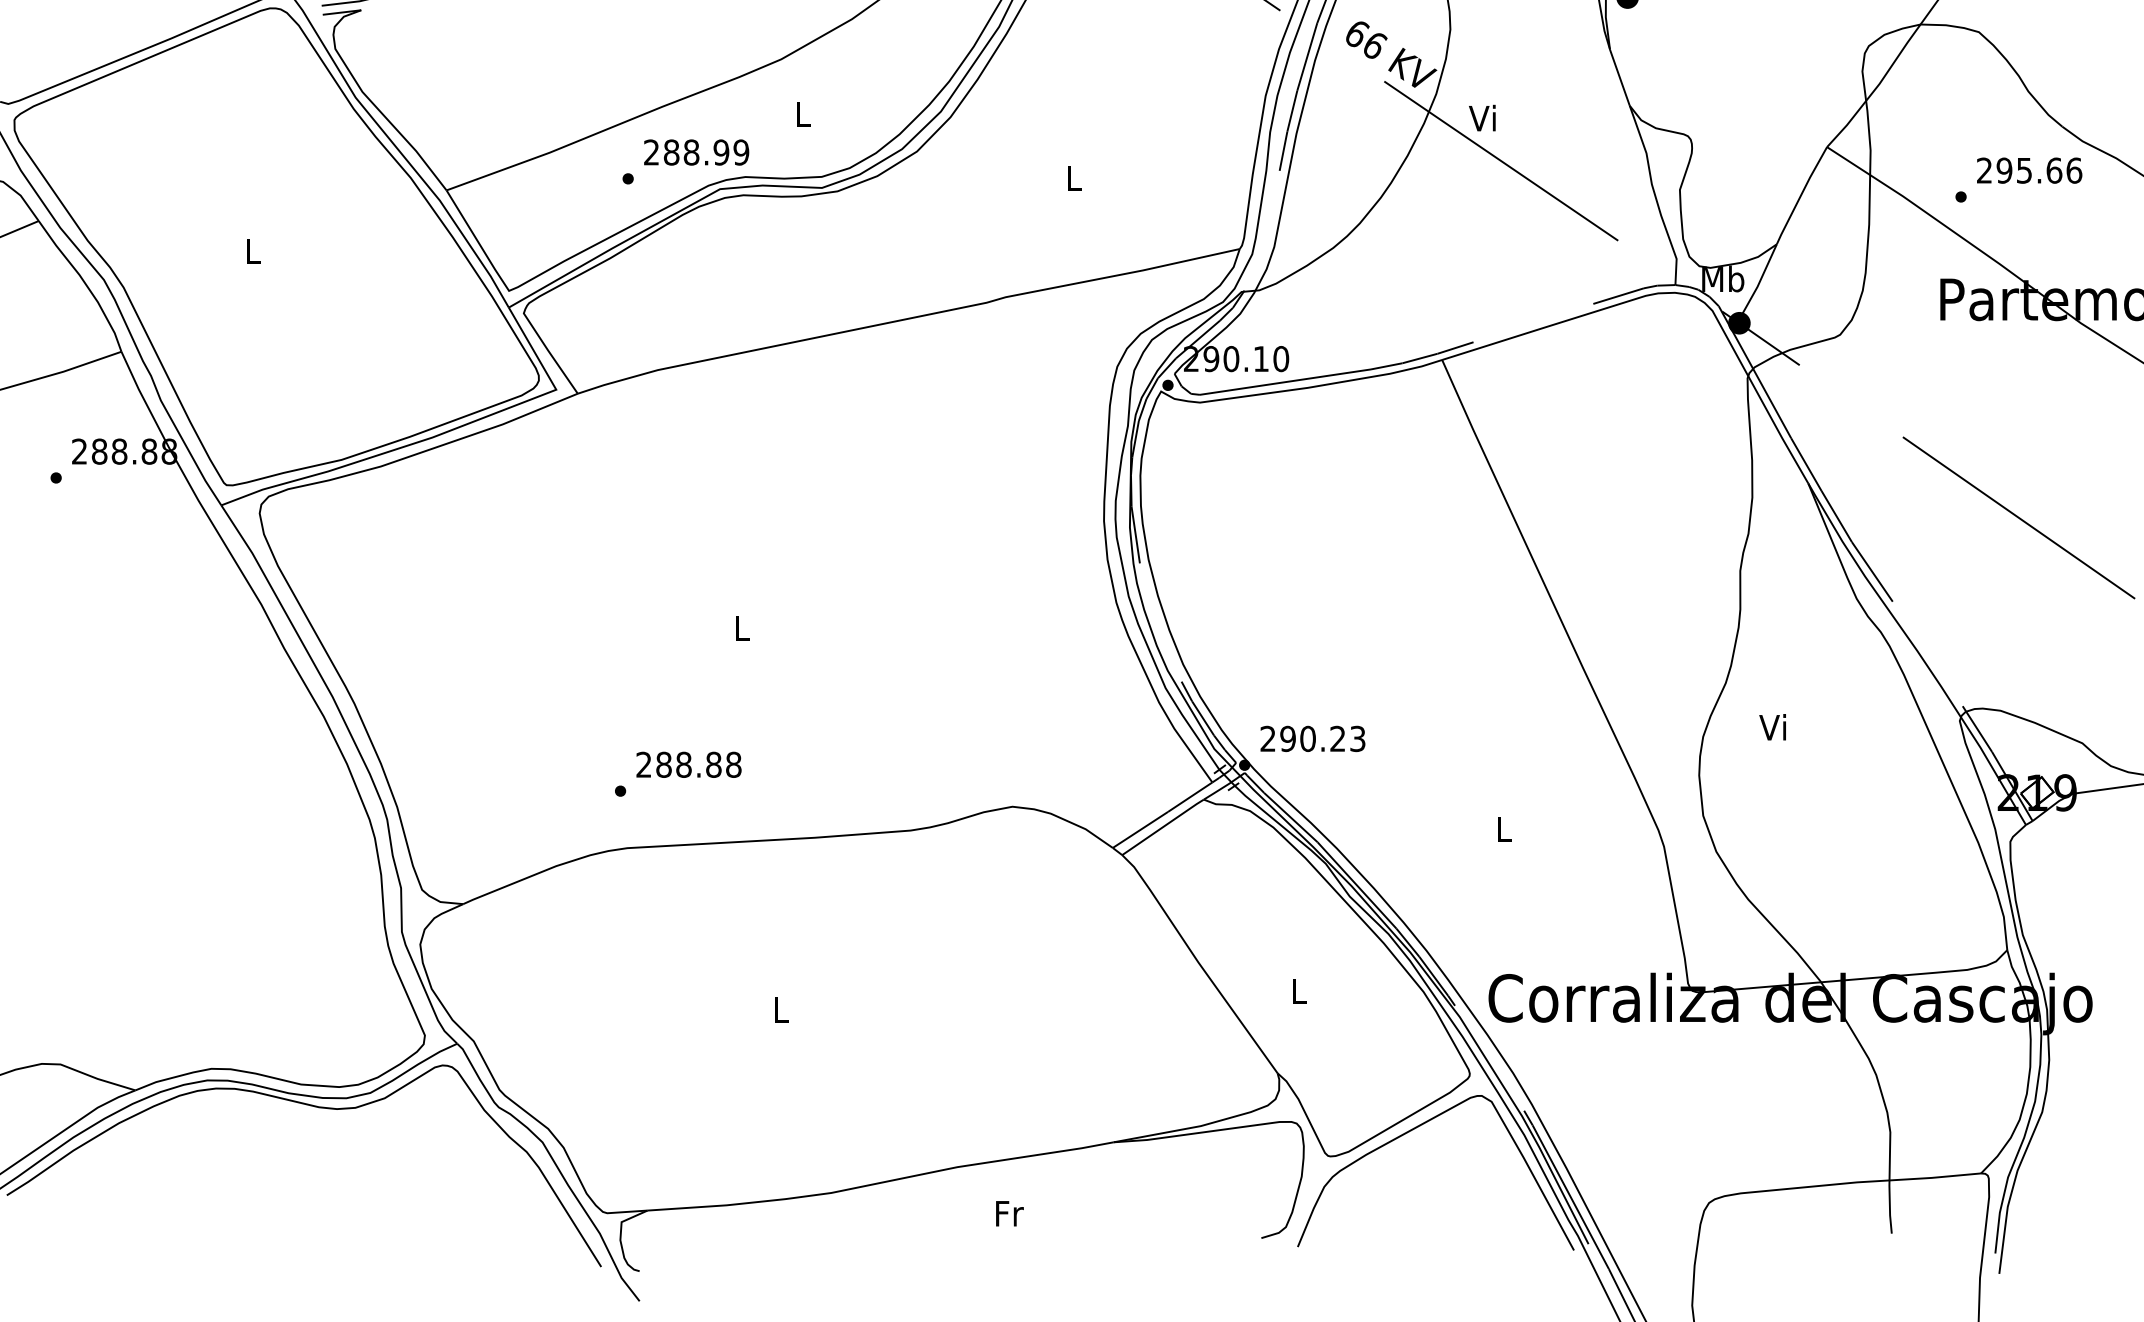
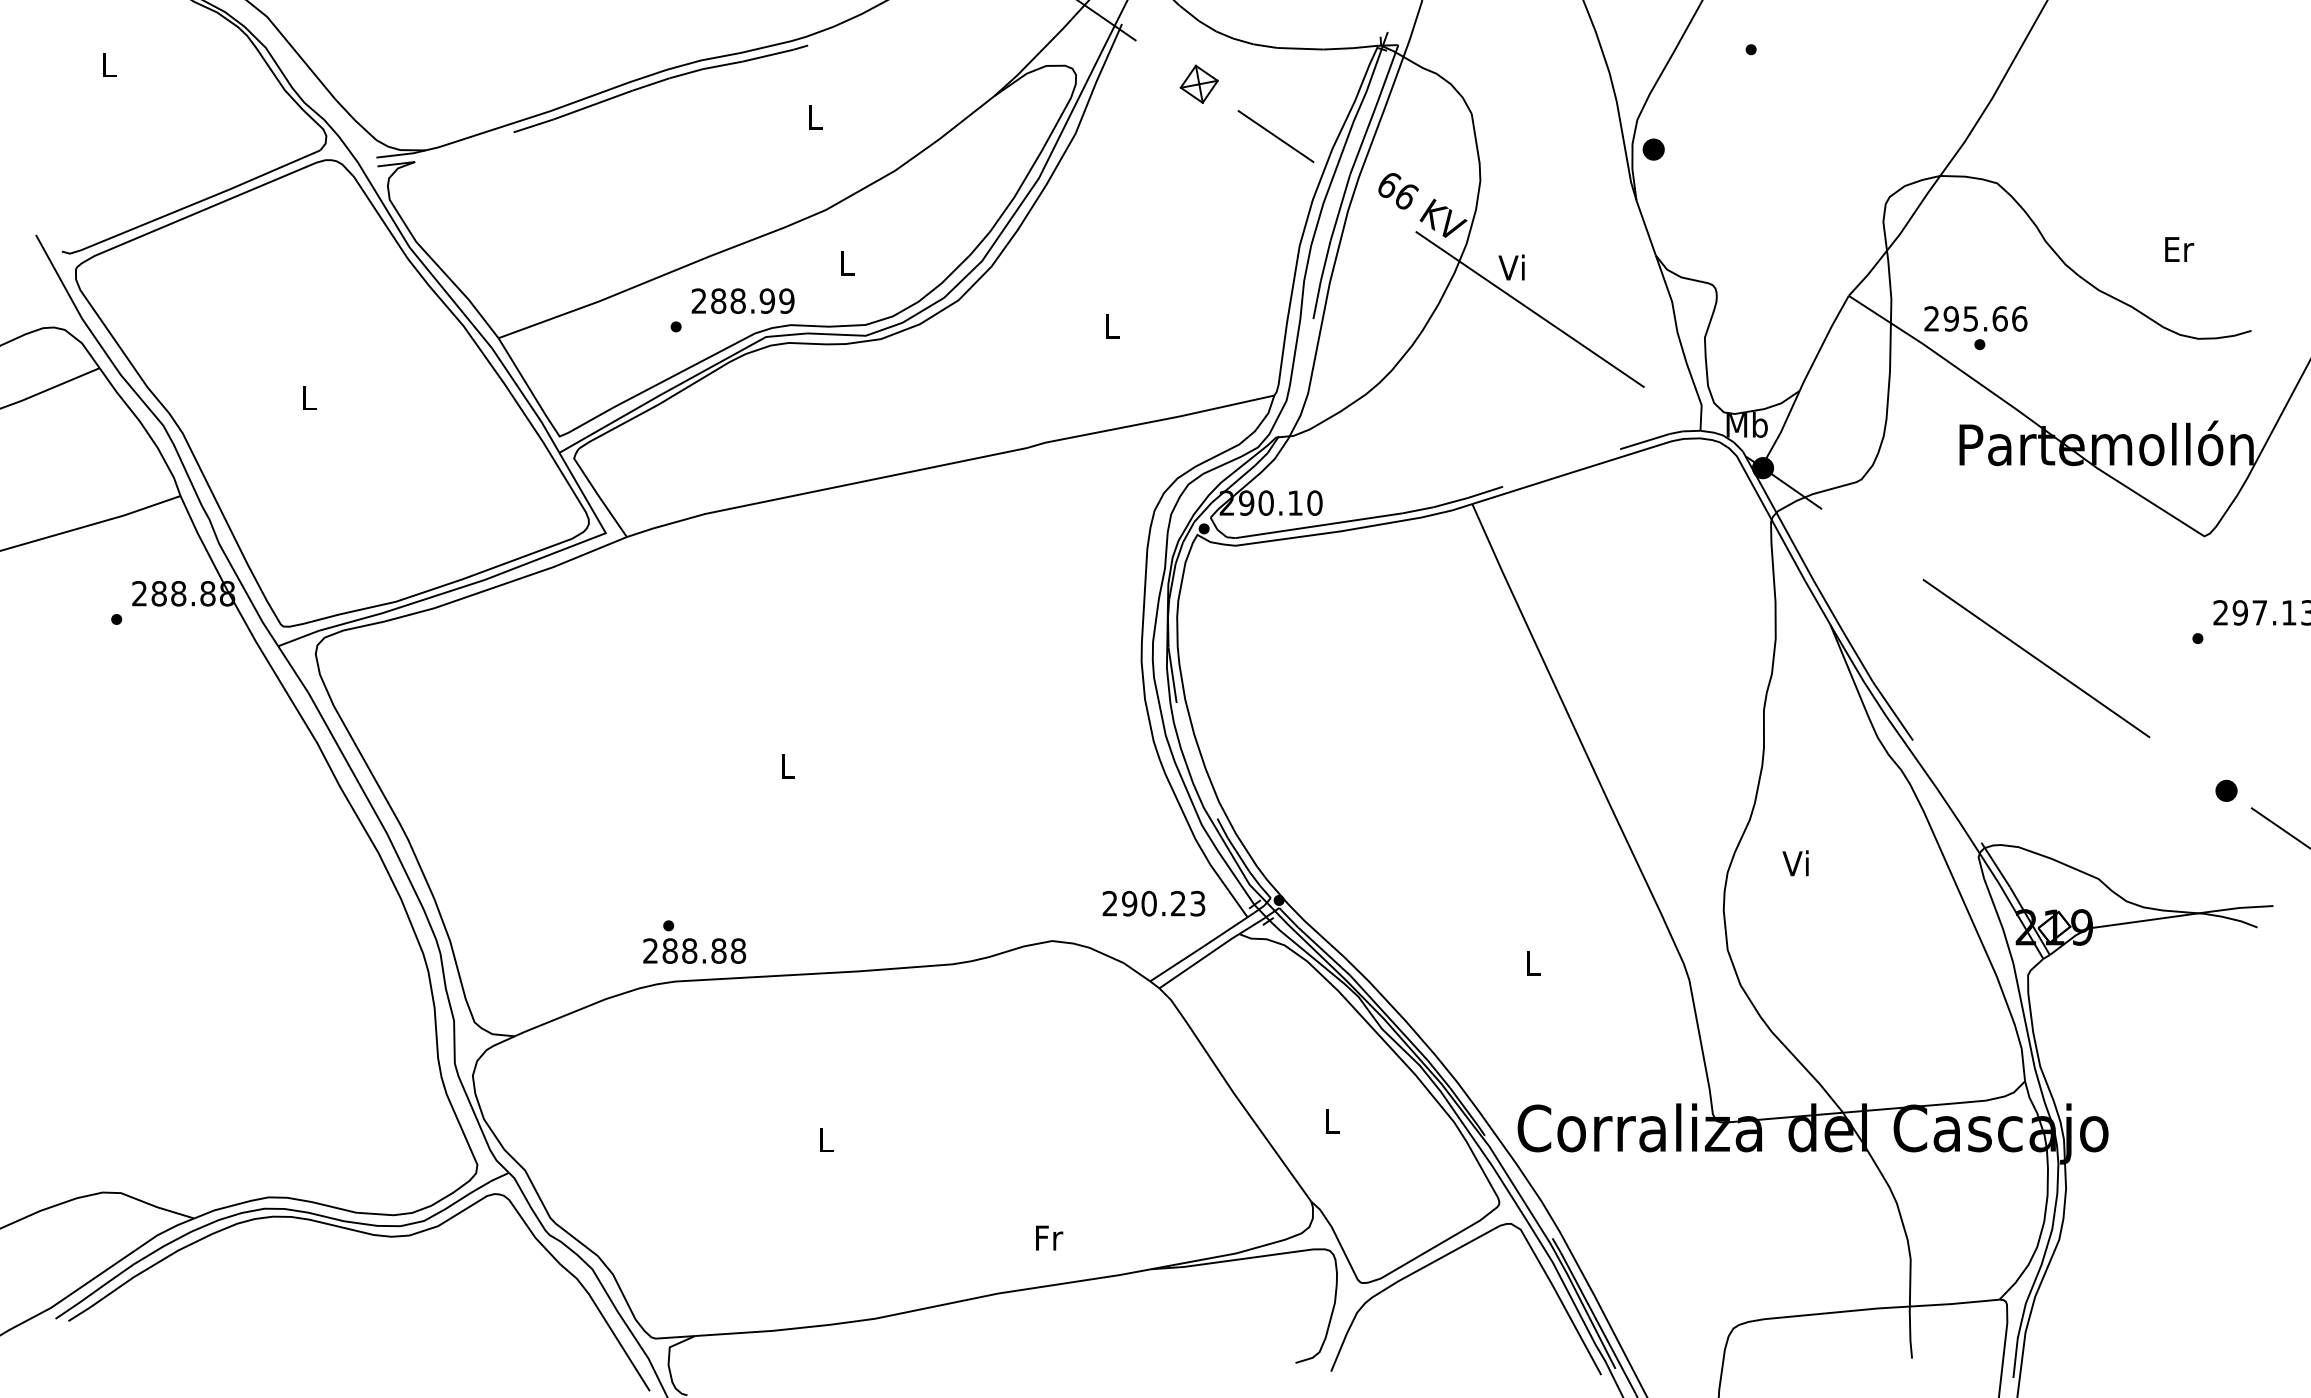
text: (2029, 170) -> (1975, 318), moved
text: (1312, 738) -> (1153, 903), moved
text: (688, 764) -> (694, 950), moved
text: (1009, 1213) -> (1049, 1237), moved

